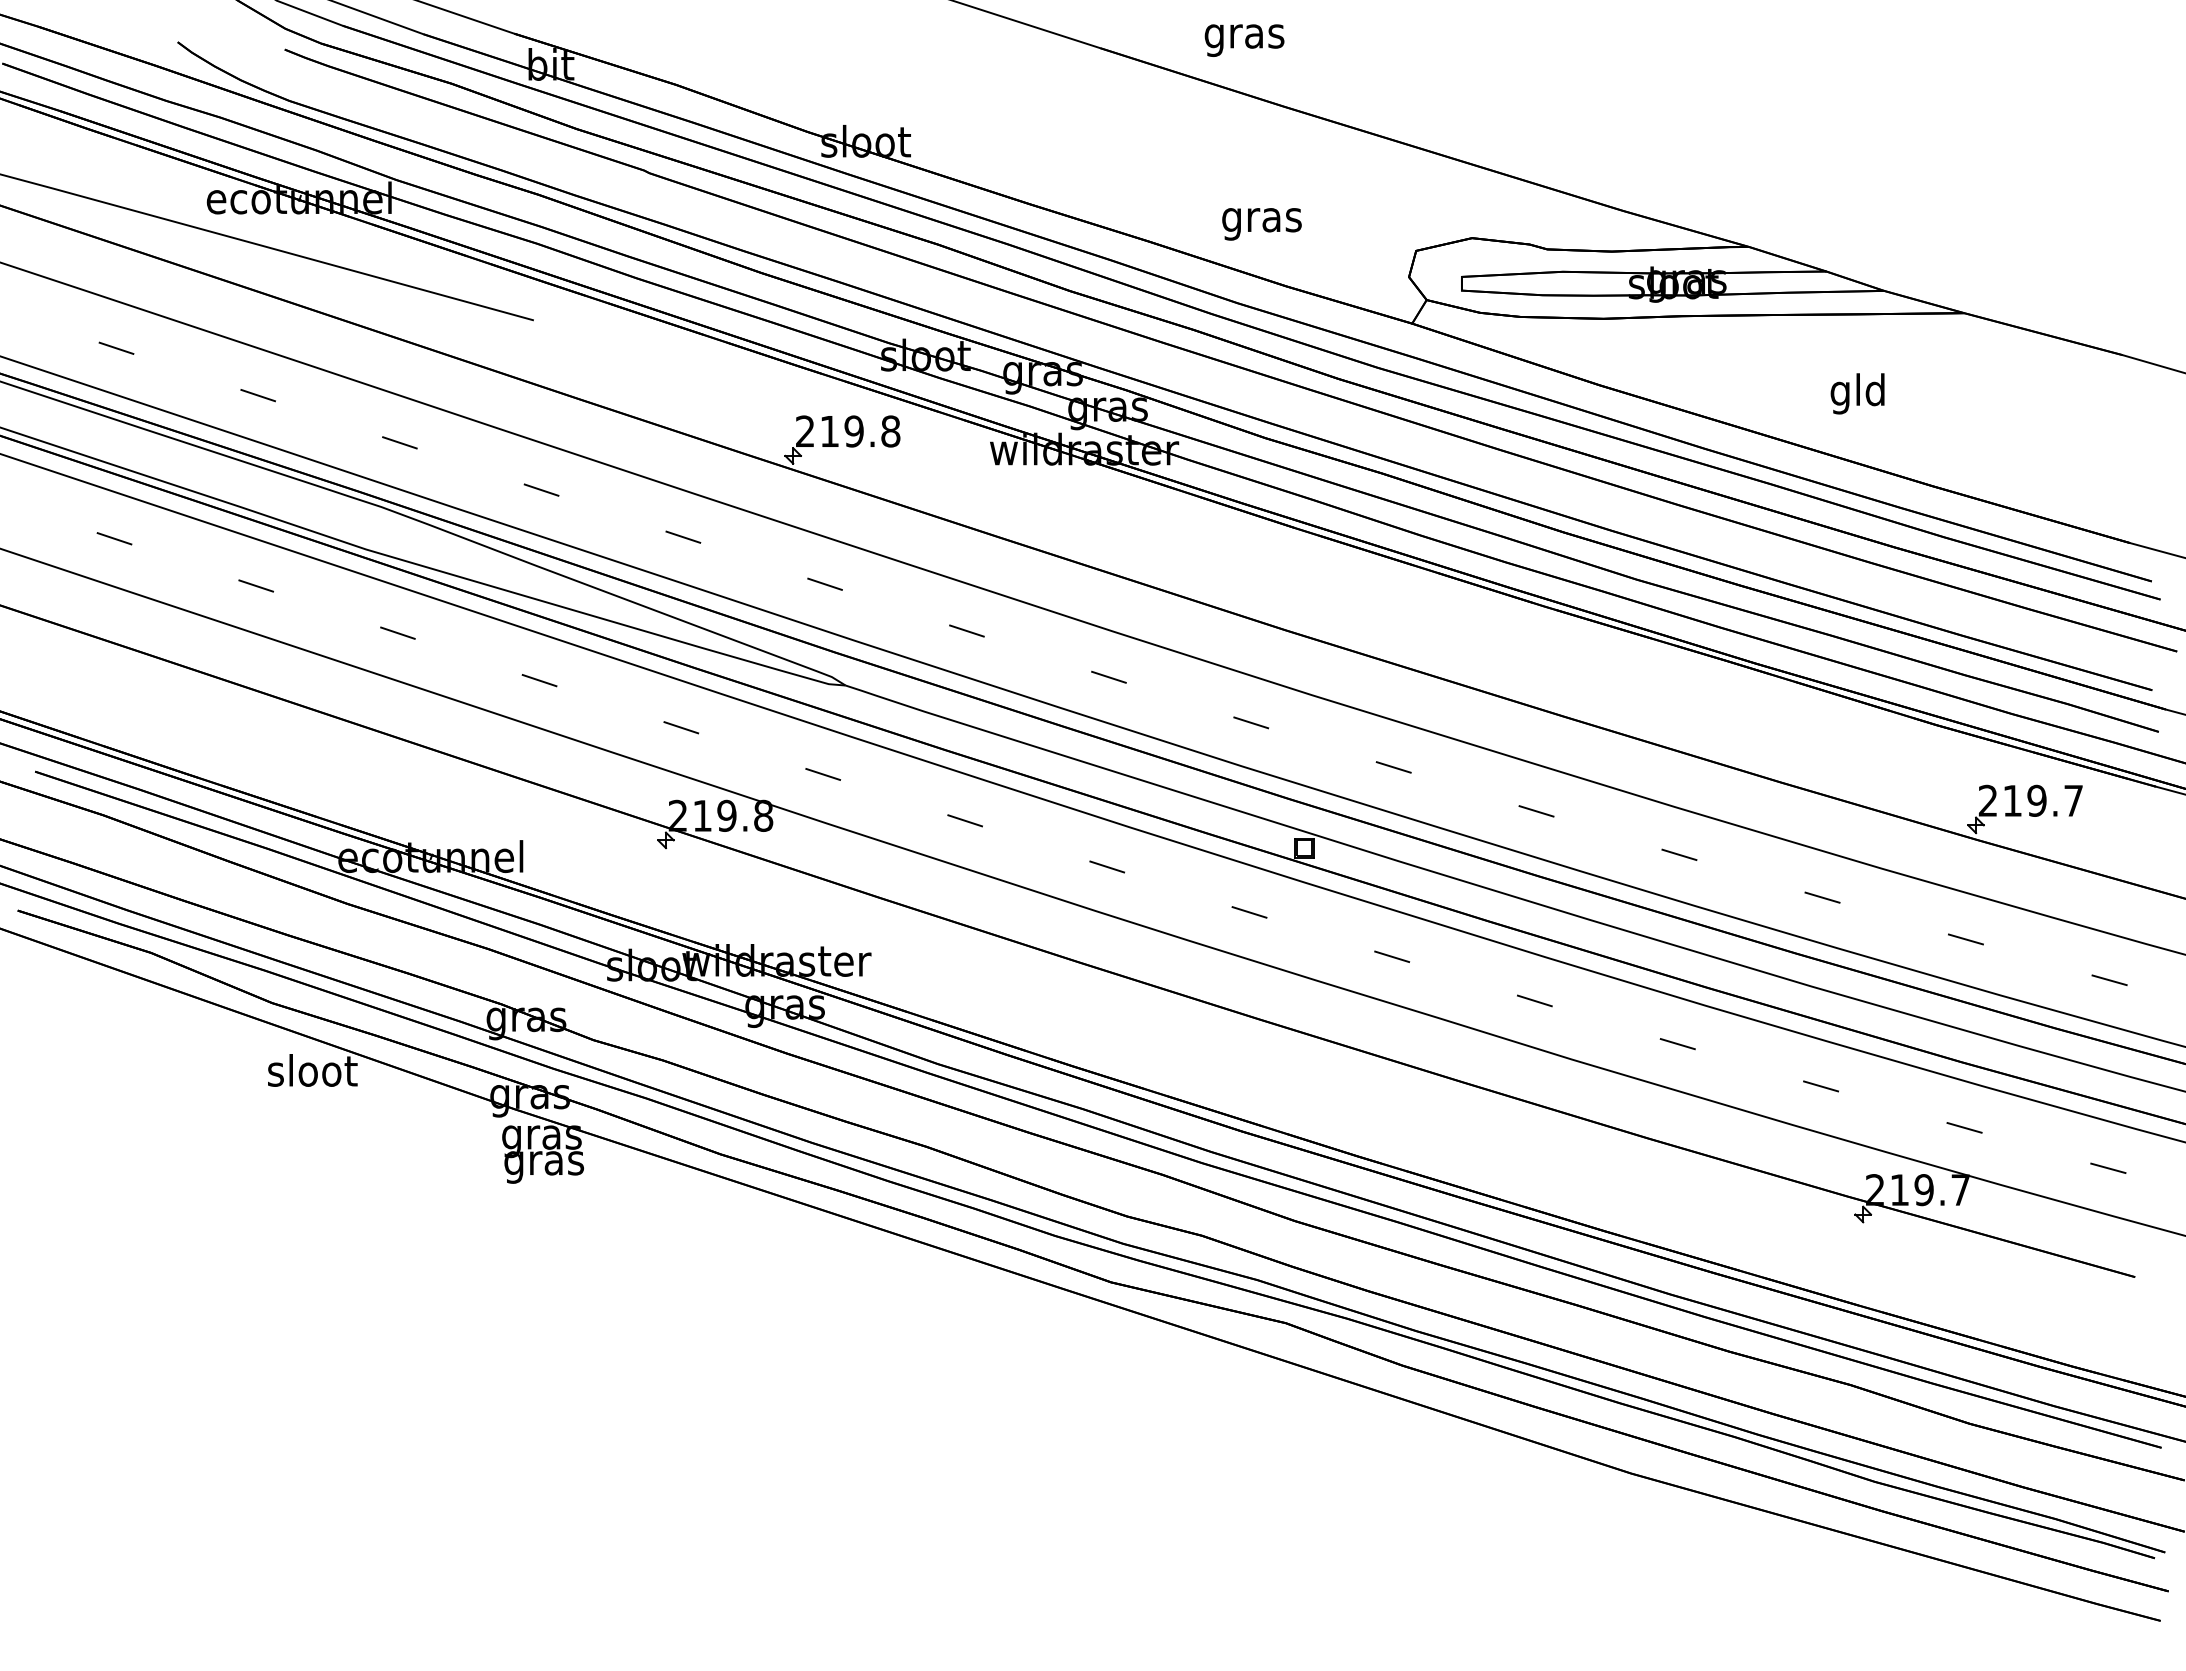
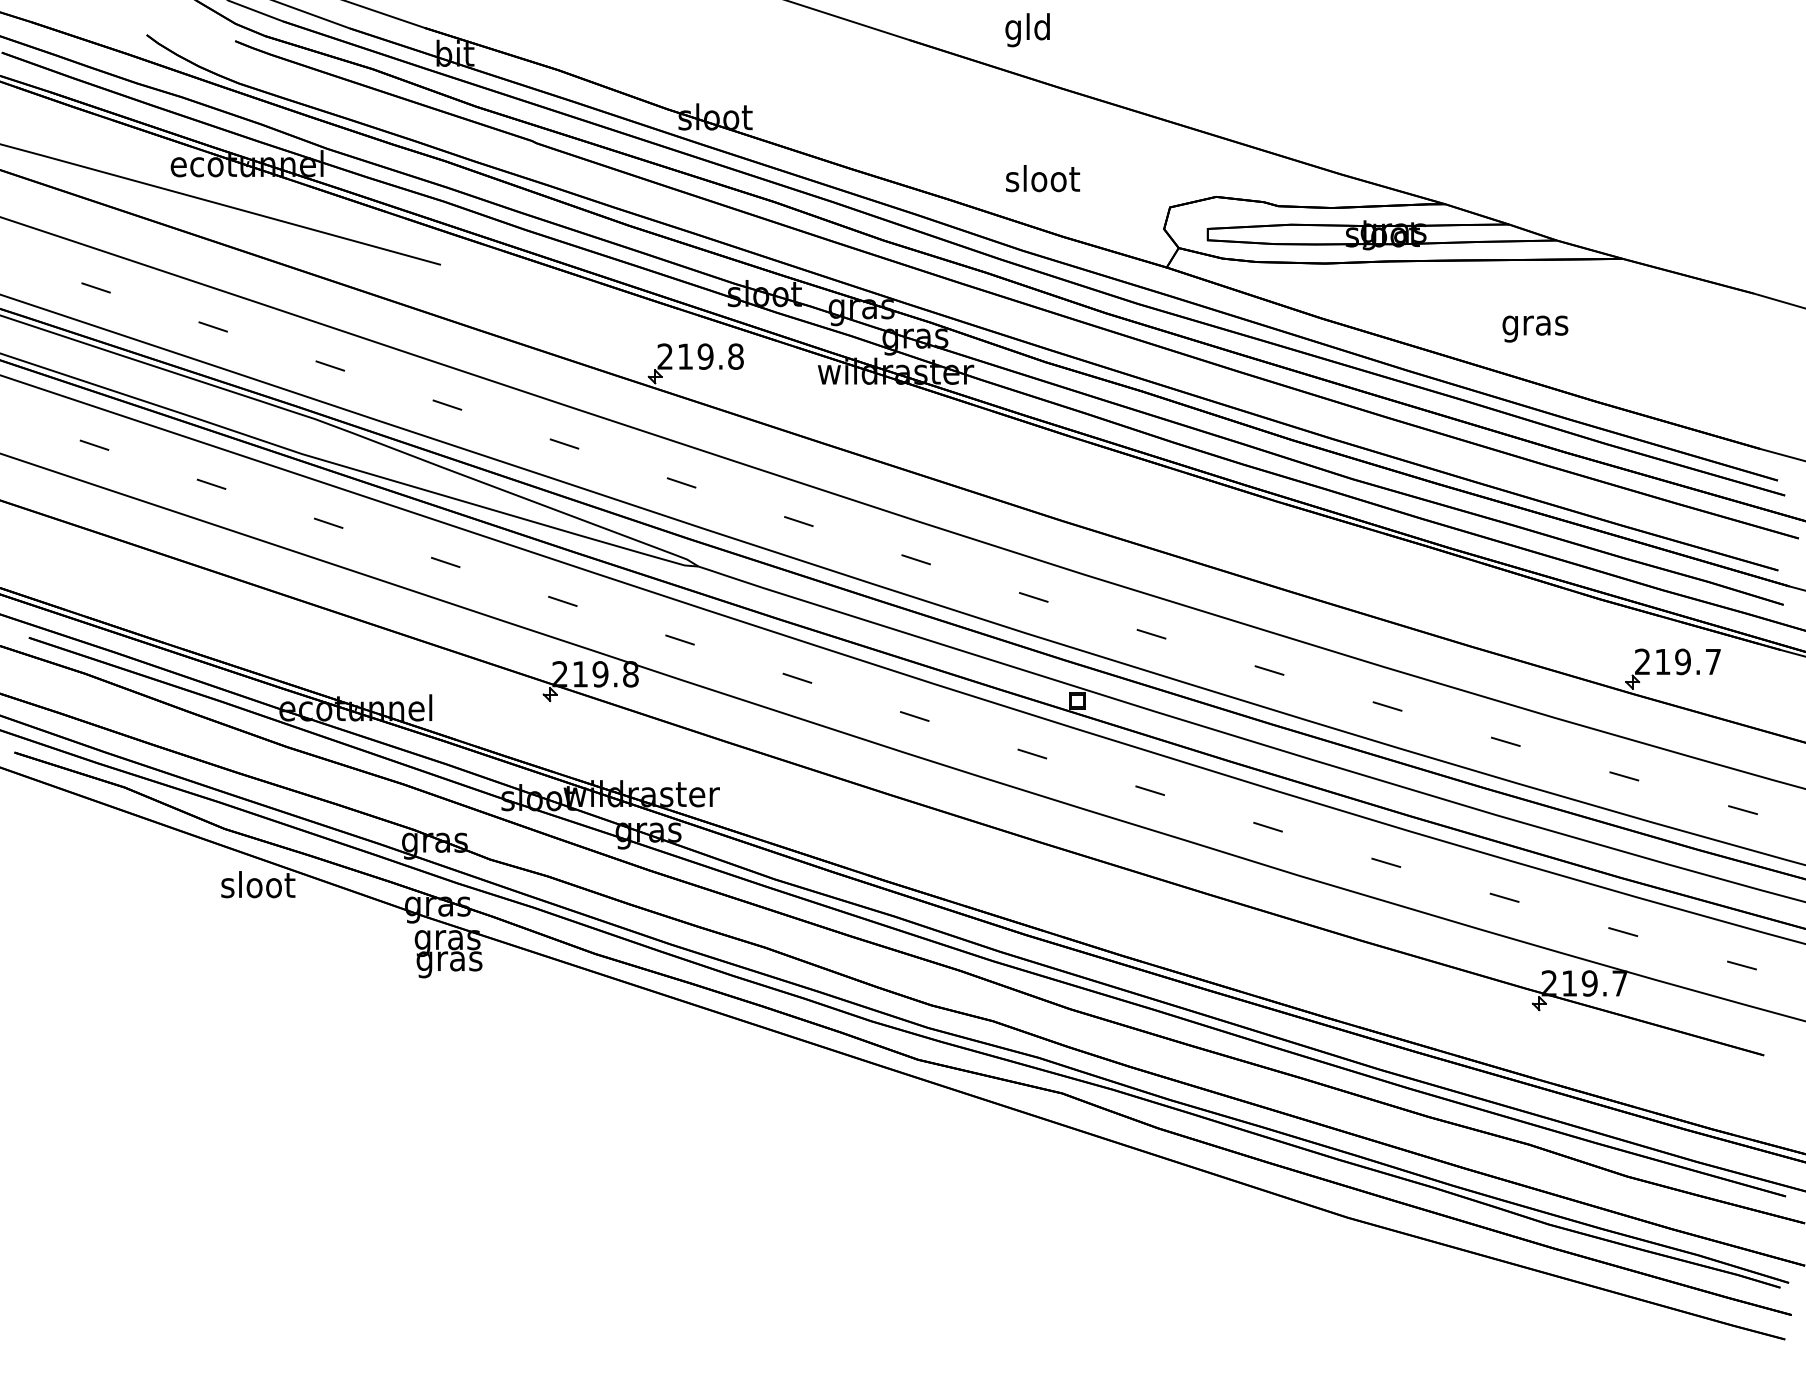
text: (1244, 35) -> (1028, 29), gras -> gld
text: (1262, 219) -> (1043, 181), gras -> sloot
text: (1858, 393) -> (1535, 325), gld -> gras

